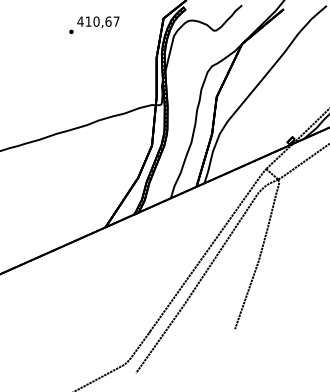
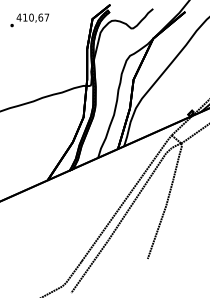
text: (94, 24) -> (29, 19), moved

